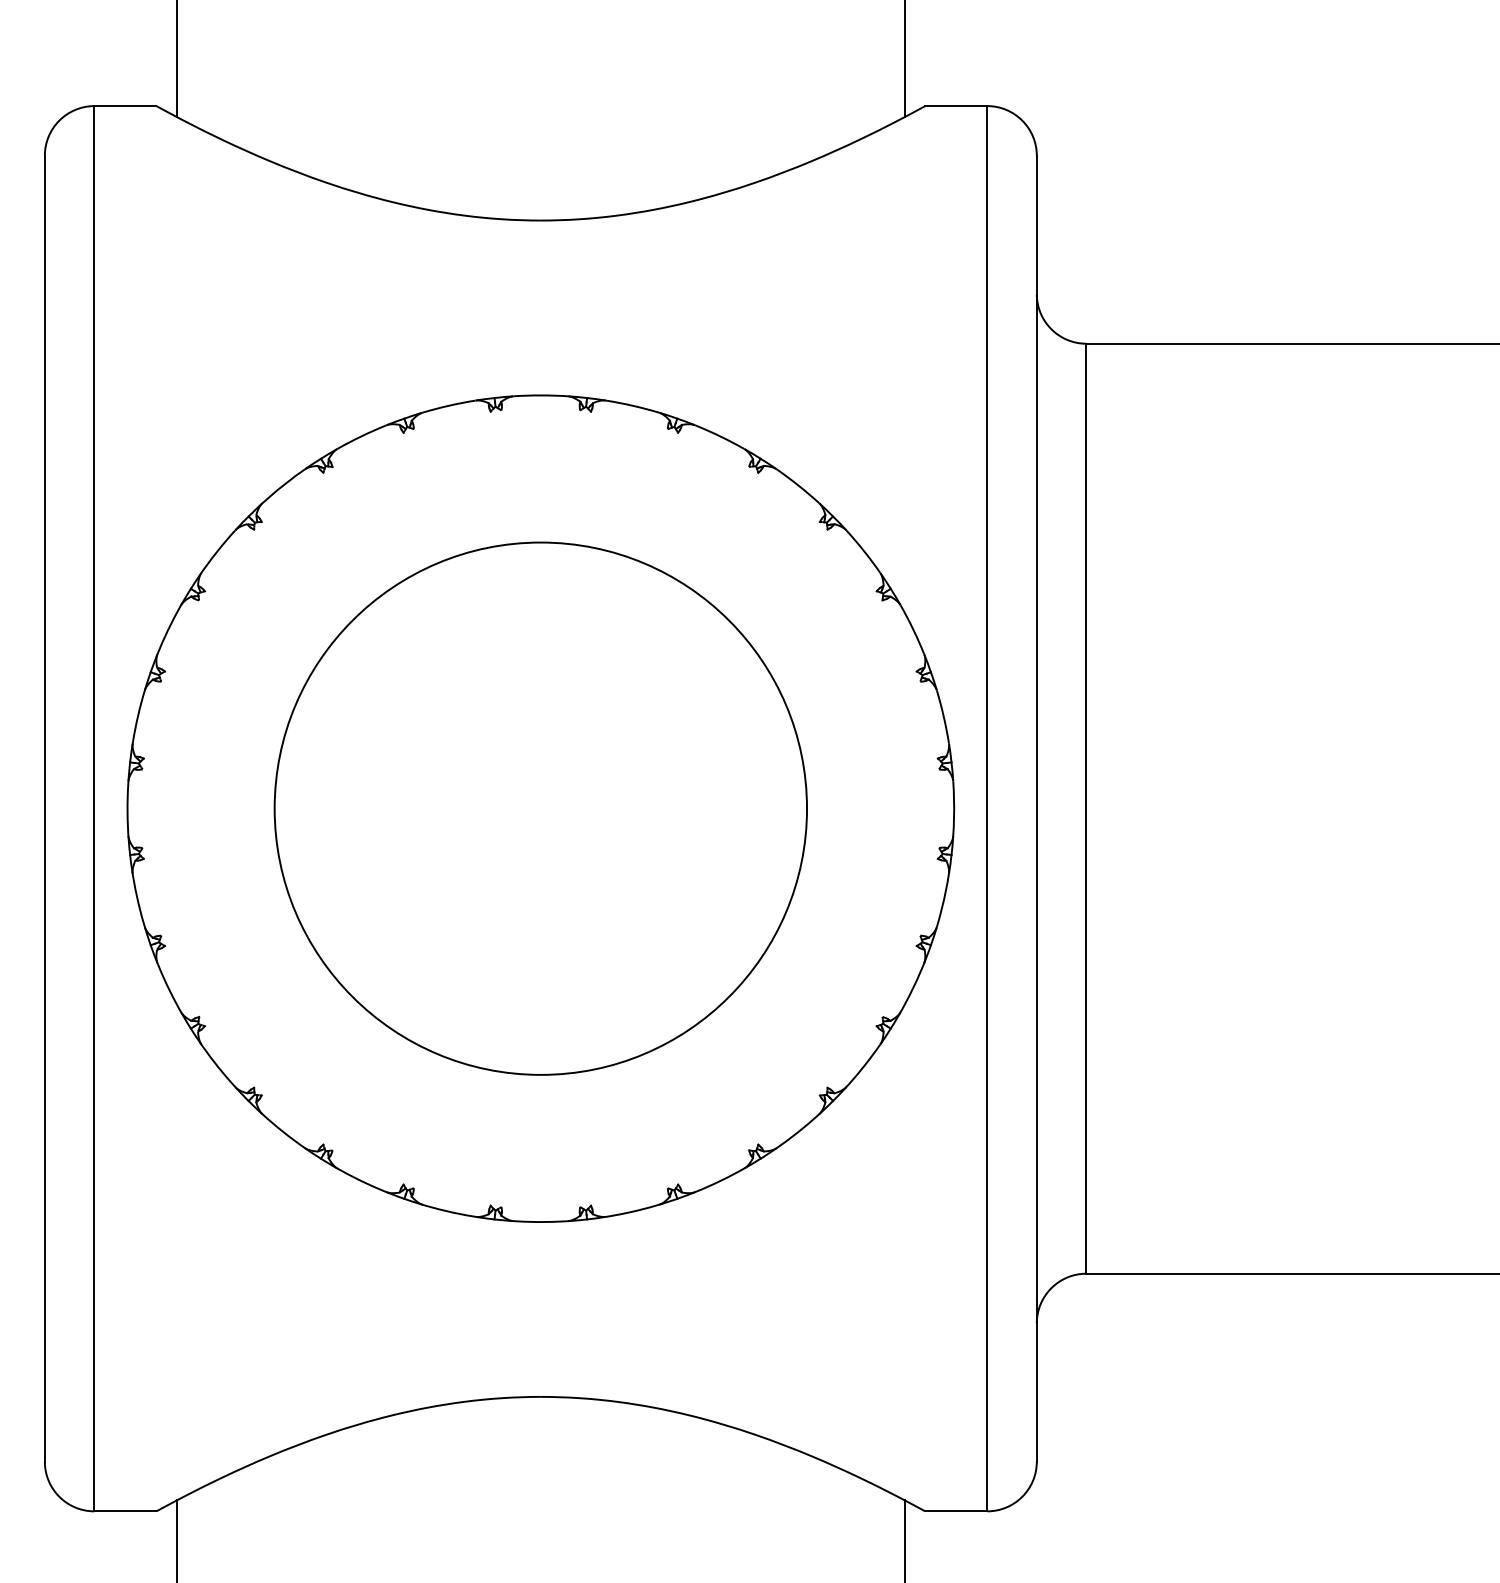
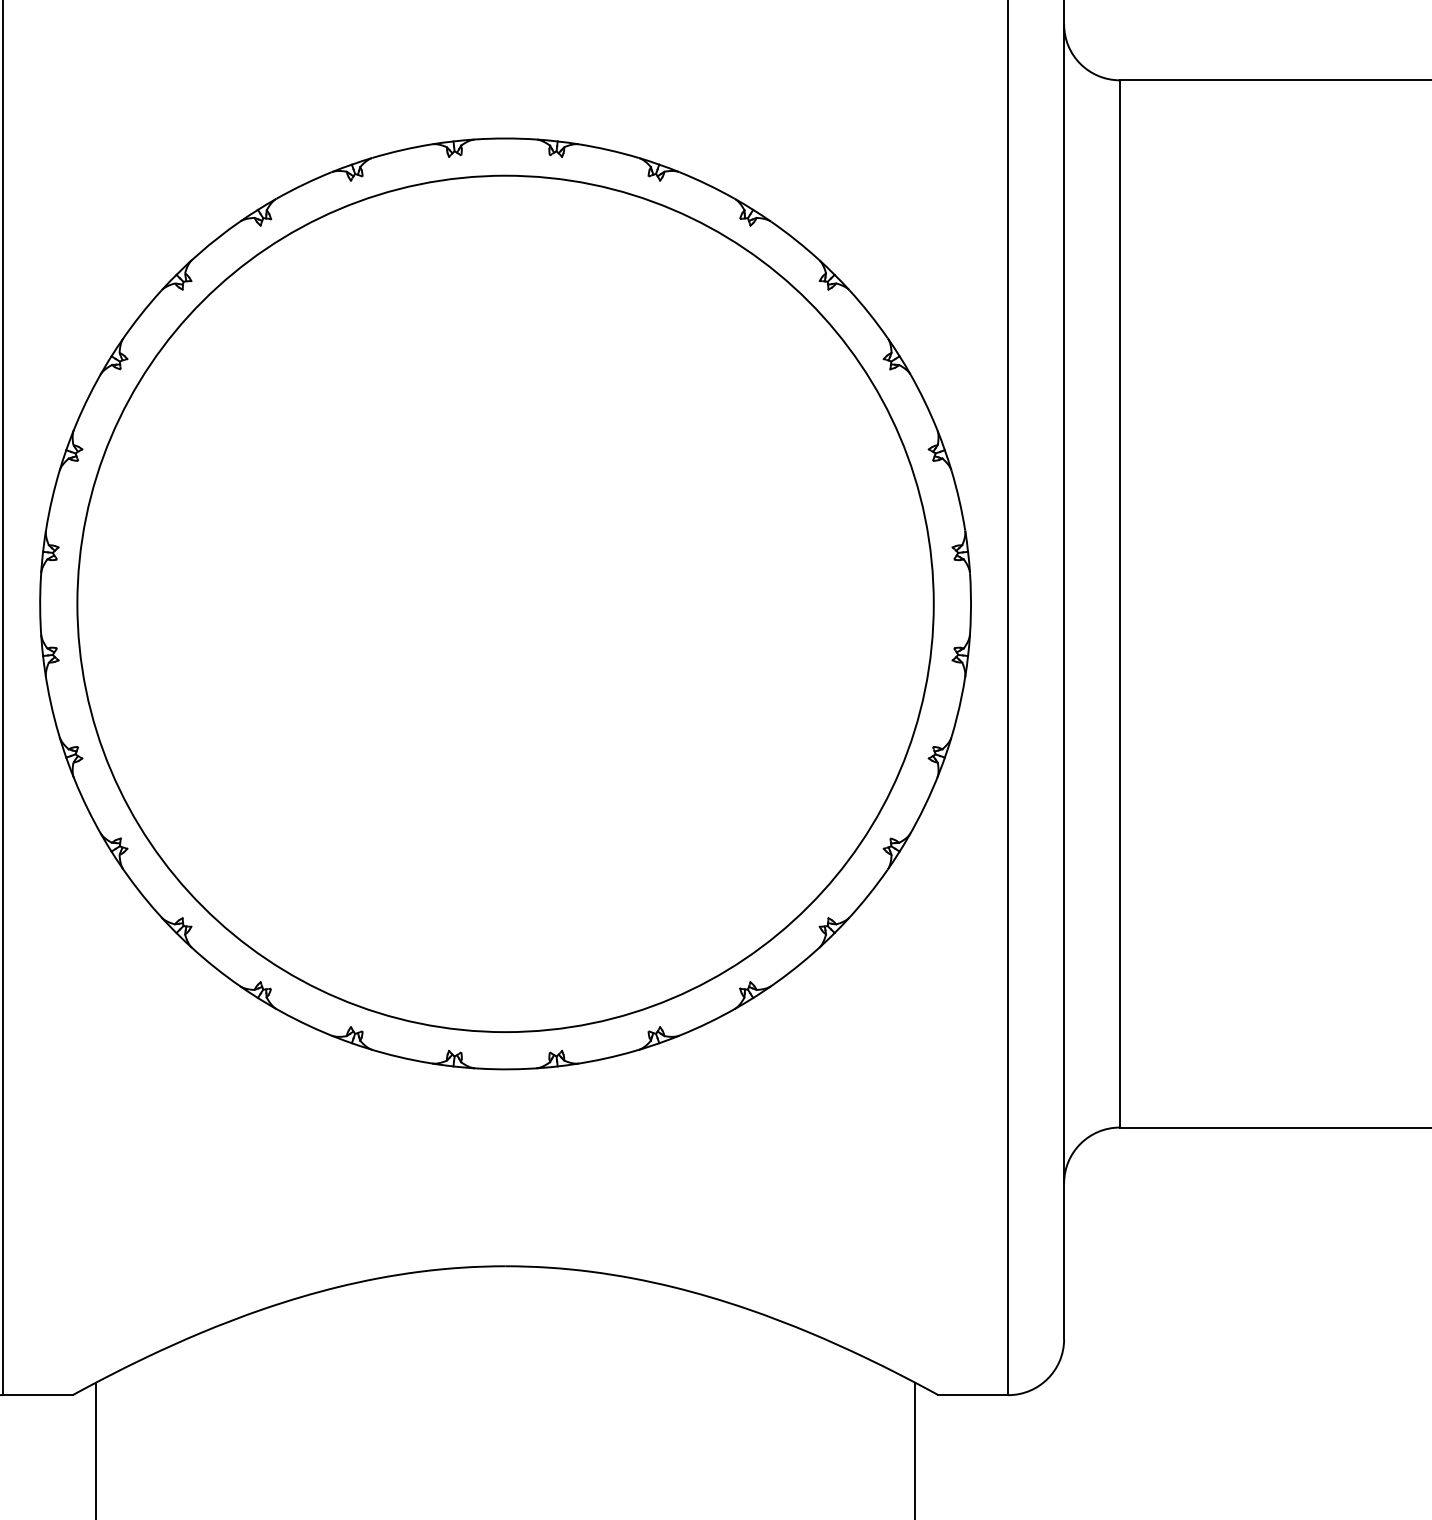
circle: (540, 808) -> (505, 603), size x1.43

